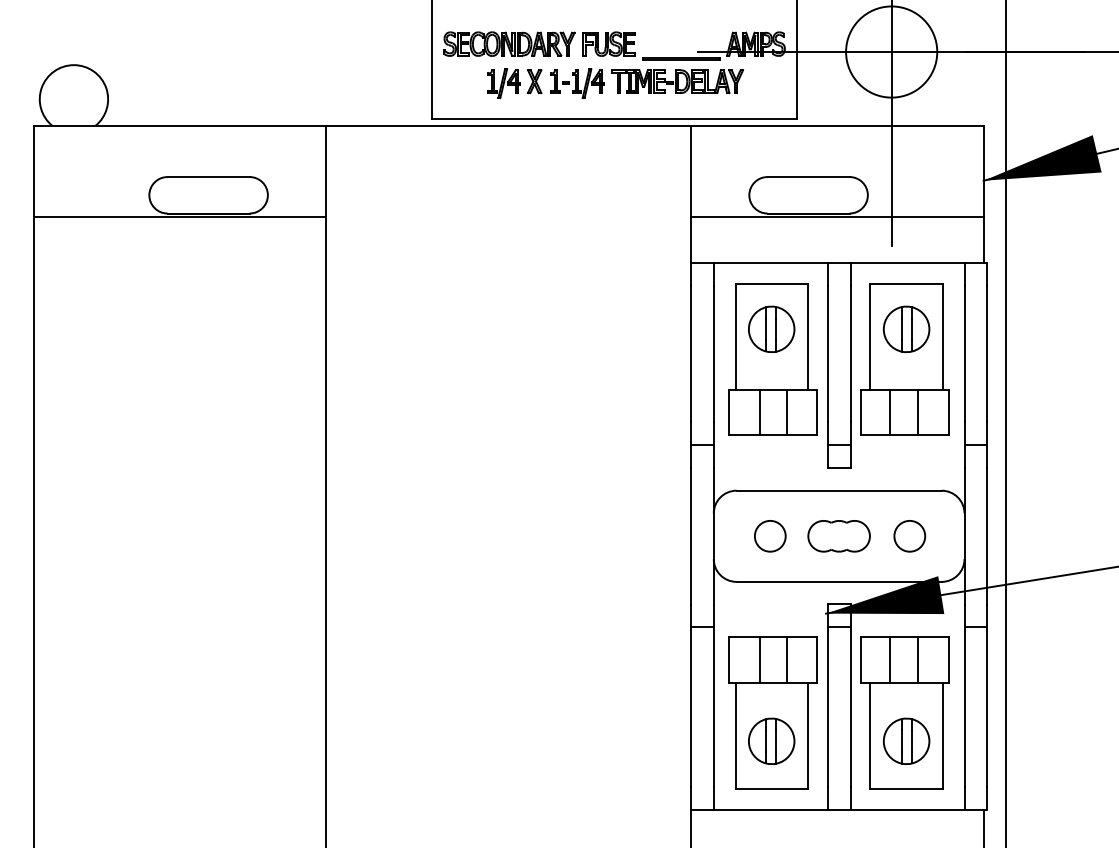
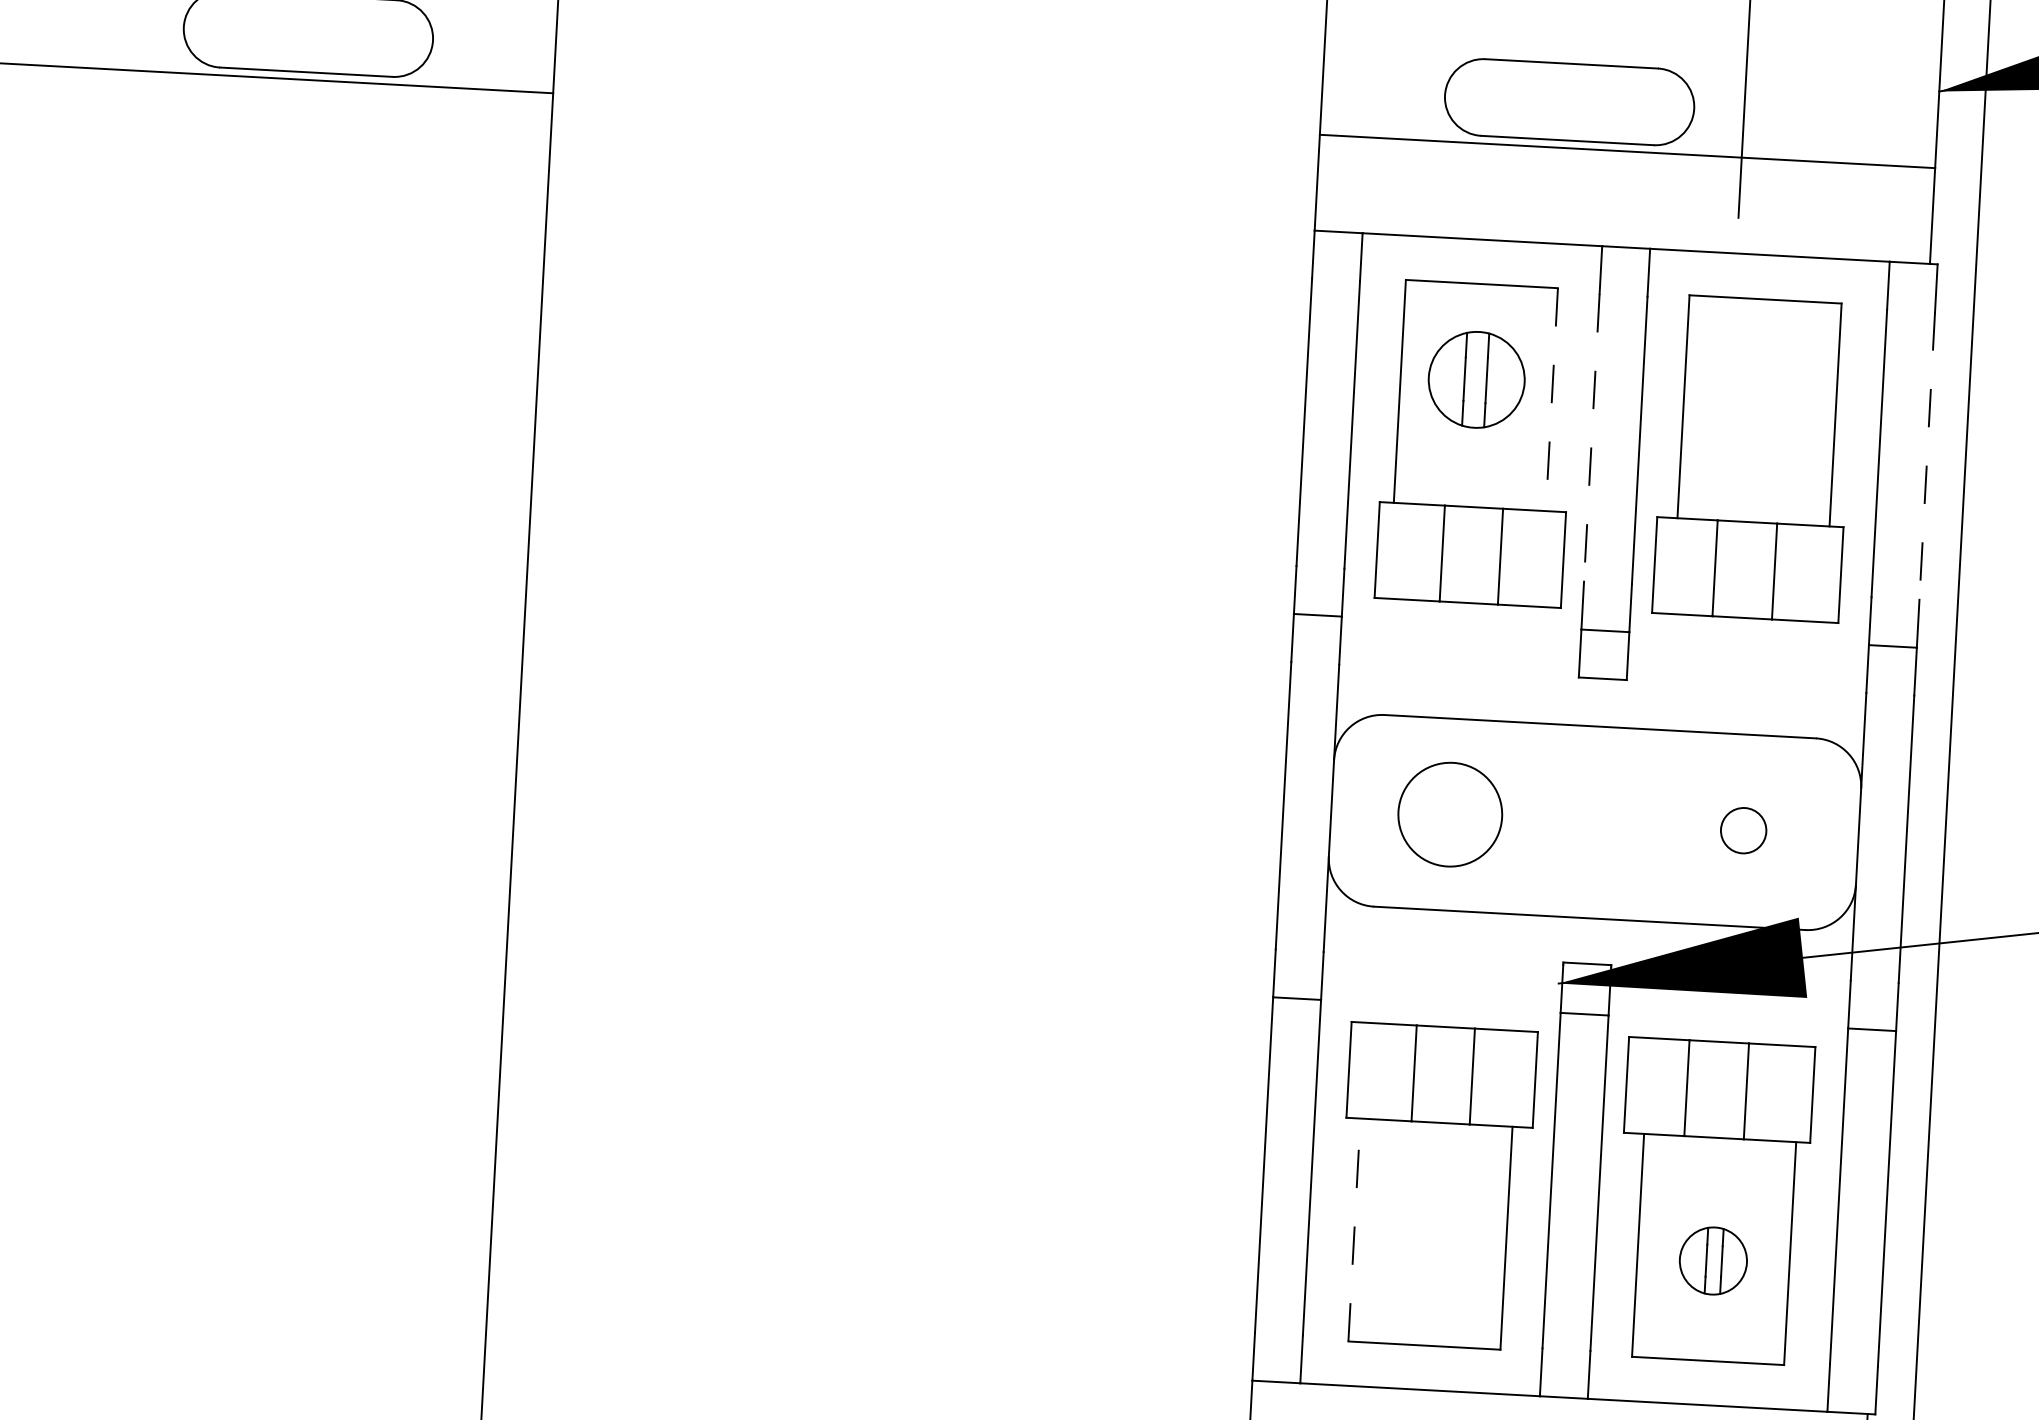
part: (906, 328) -> (1760, 393), removed
line: (807, 337) -> (1551, 401), solid -> dashed
line: (827, 354) -> (1591, 439), solid -> dashed
line: (987, 354) -> (1927, 457), solid -> dashed
circle: (769, 535) -> (1448, 812), size x1.6
part: (838, 536) -> (1593, 822), removed
circle: (909, 536) -> (1742, 830), size x0.7
line: (735, 735) -> (1354, 1229), solid -> dashed
part: (771, 740) -> (1429, 1244), removed
part: (906, 740) -> (1713, 1259), size x0.7

